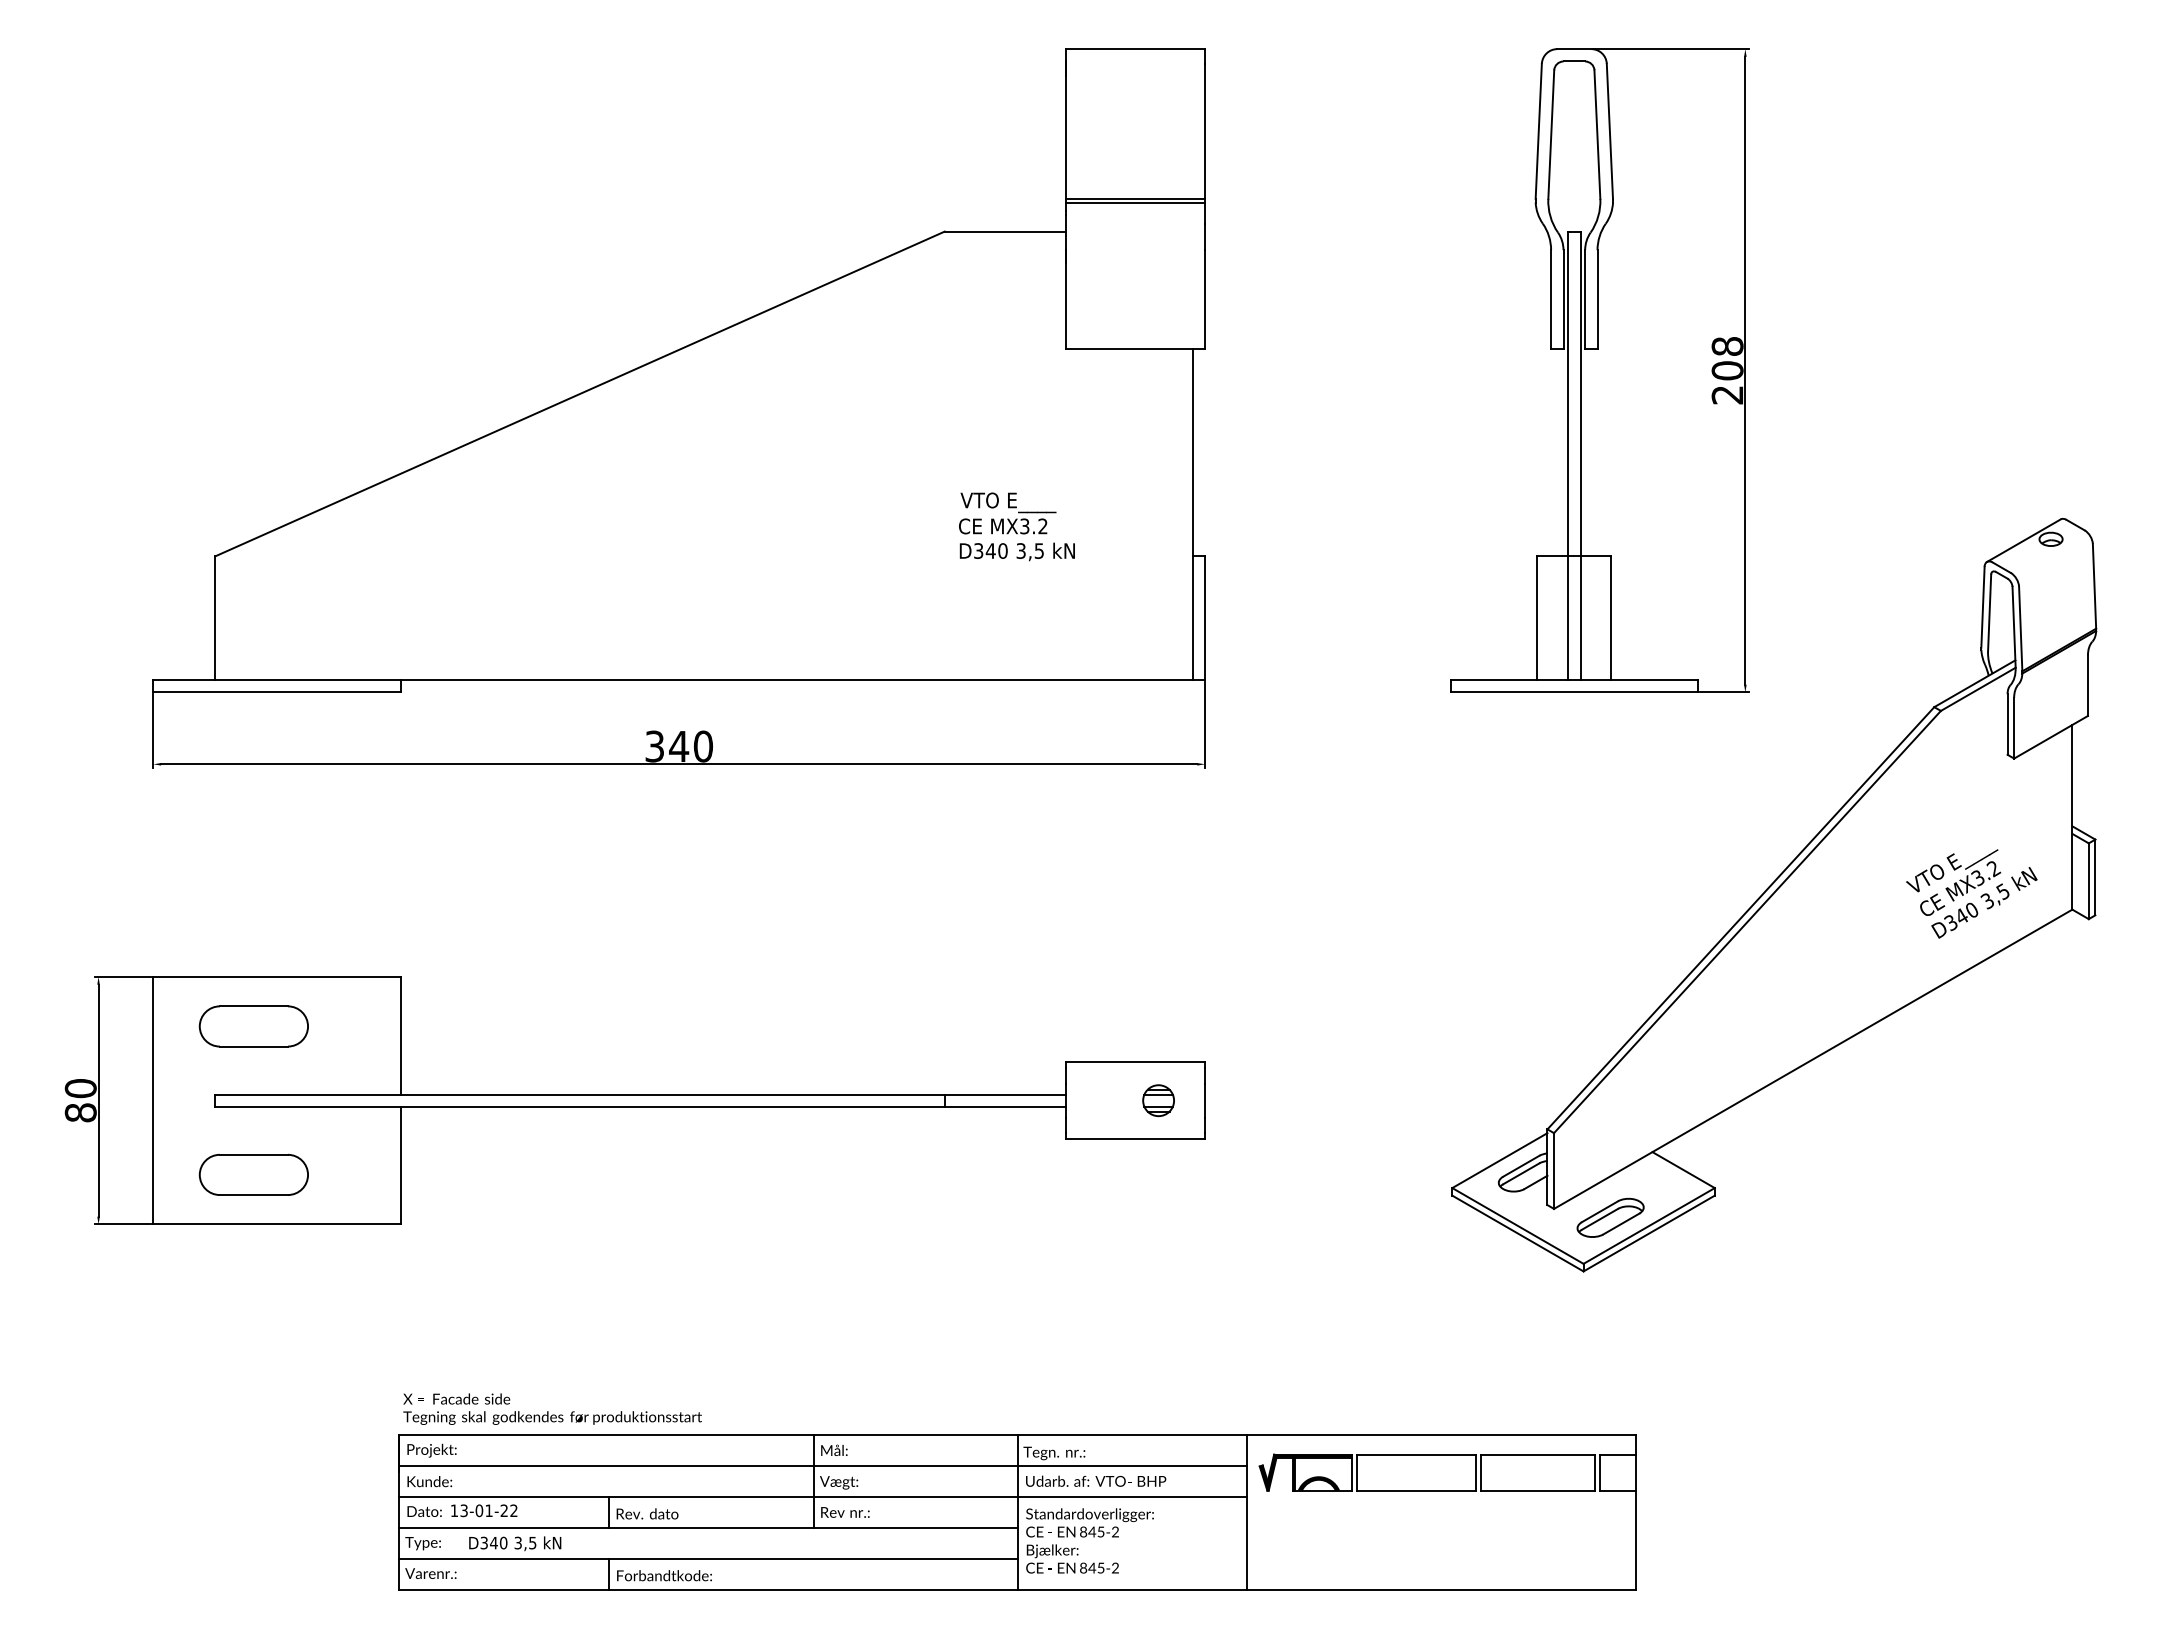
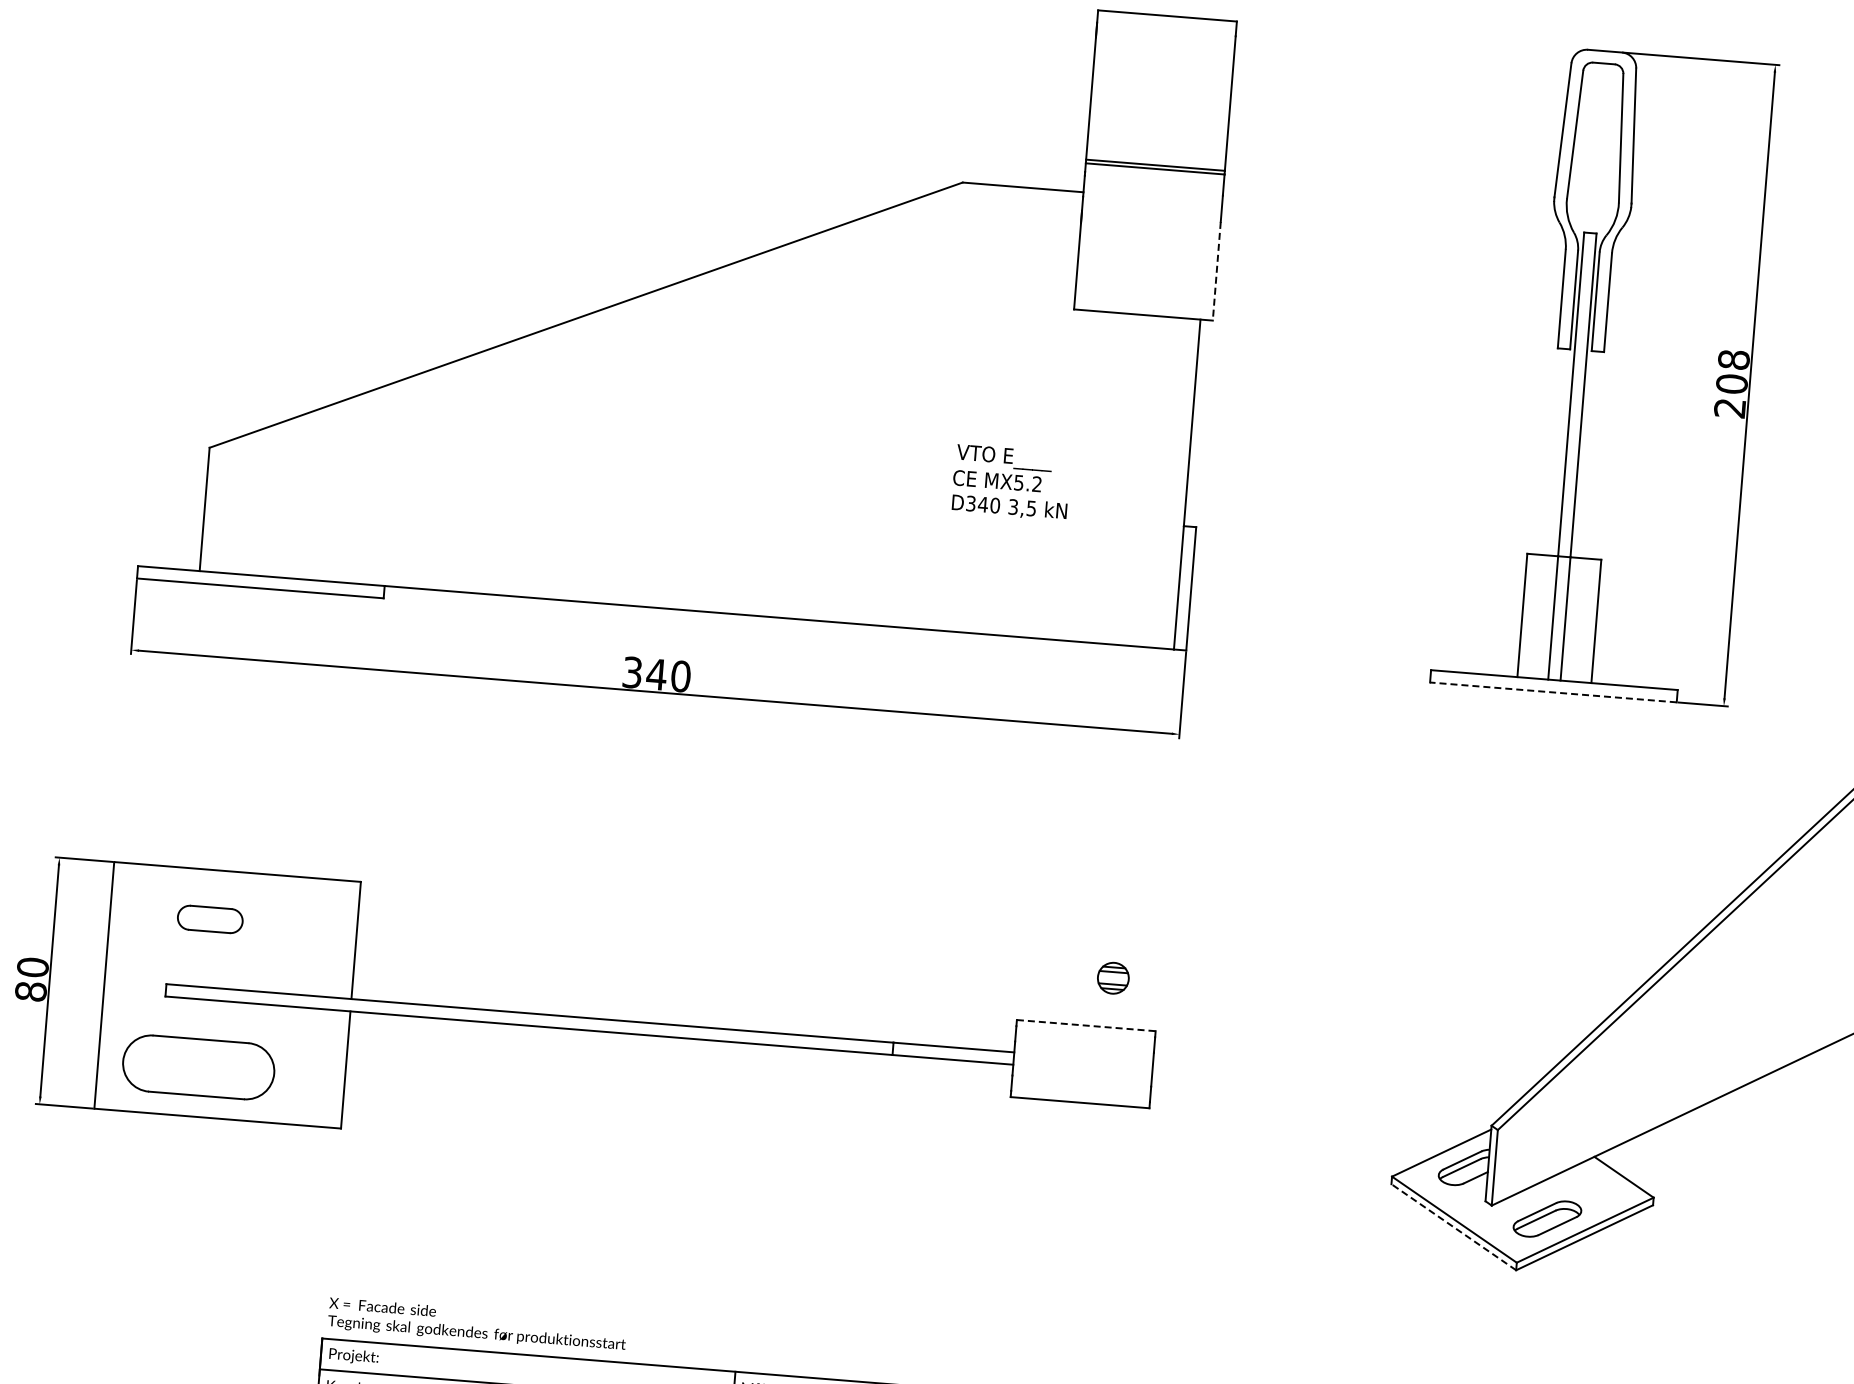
line: (1205, 300) -> (1217, 272), solid -> dashed
text: (1024, 525) -> (1018, 481), MX3.2 -> MX5.2
line: (1574, 692) -> (1553, 692), solid -> dashed
part: (253, 1026) -> (210, 919), size x0.6
line: (1135, 1062) -> (1086, 1026), solid -> dashed
part: (1158, 1100) -> (1113, 978), moved
part: (253, 1174) -> (198, 1066), size x1.4
line: (1517, 1233) -> (1453, 1227), solid -> dashed

